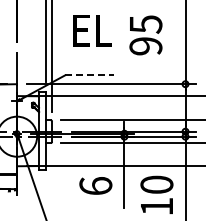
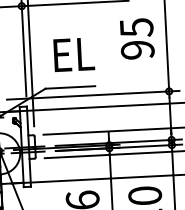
text: (92, 30) -> (74, 54), moved
text: (145, 35) -> (136, 39), moved
line: (89, 75) -> (70, 87), dashed -> solid

